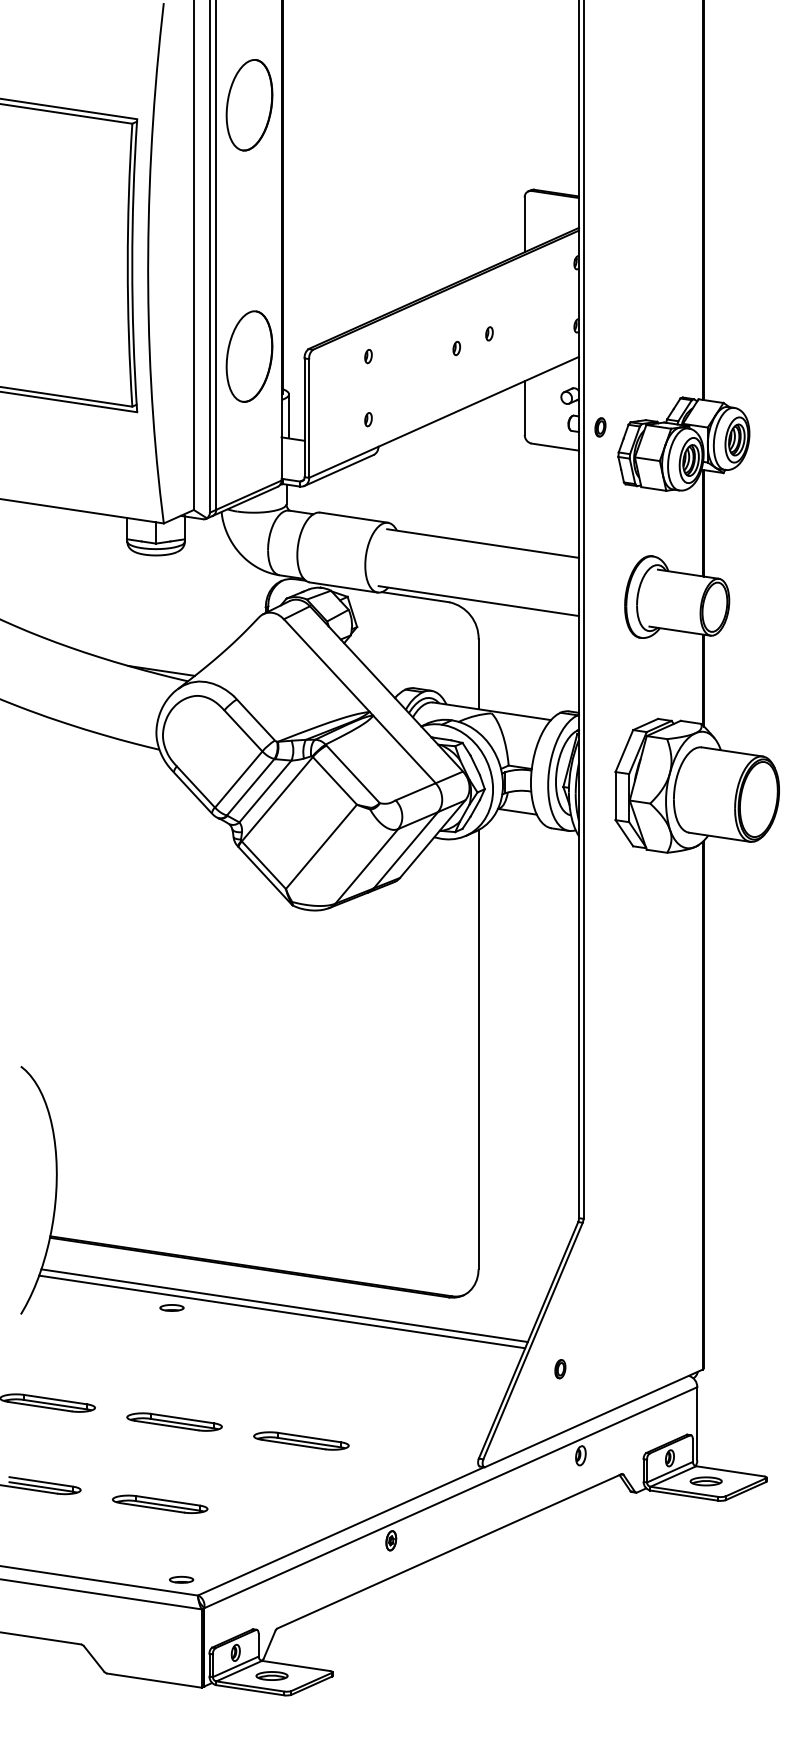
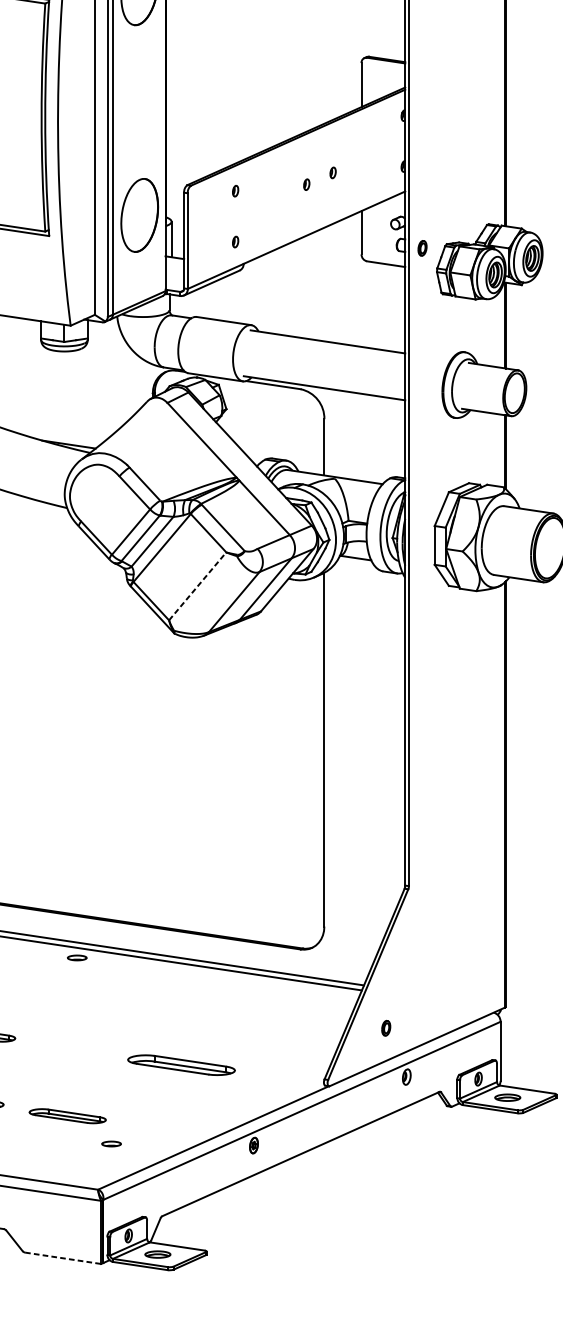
part: (249, 356) -> (139, 215), moved
line: (321, 846) -> (197, 586), solid -> dashed
part: (560, 1369) -> (386, 1028), moved
part: (174, 1421) -> (79, 1049), removed
part: (301, 1440) -> (181, 1064), size x1.4
part: (181, 1579) -> (111, 1143), moved
line: (154, 1680) -> (63, 1258), solid -> dashed

